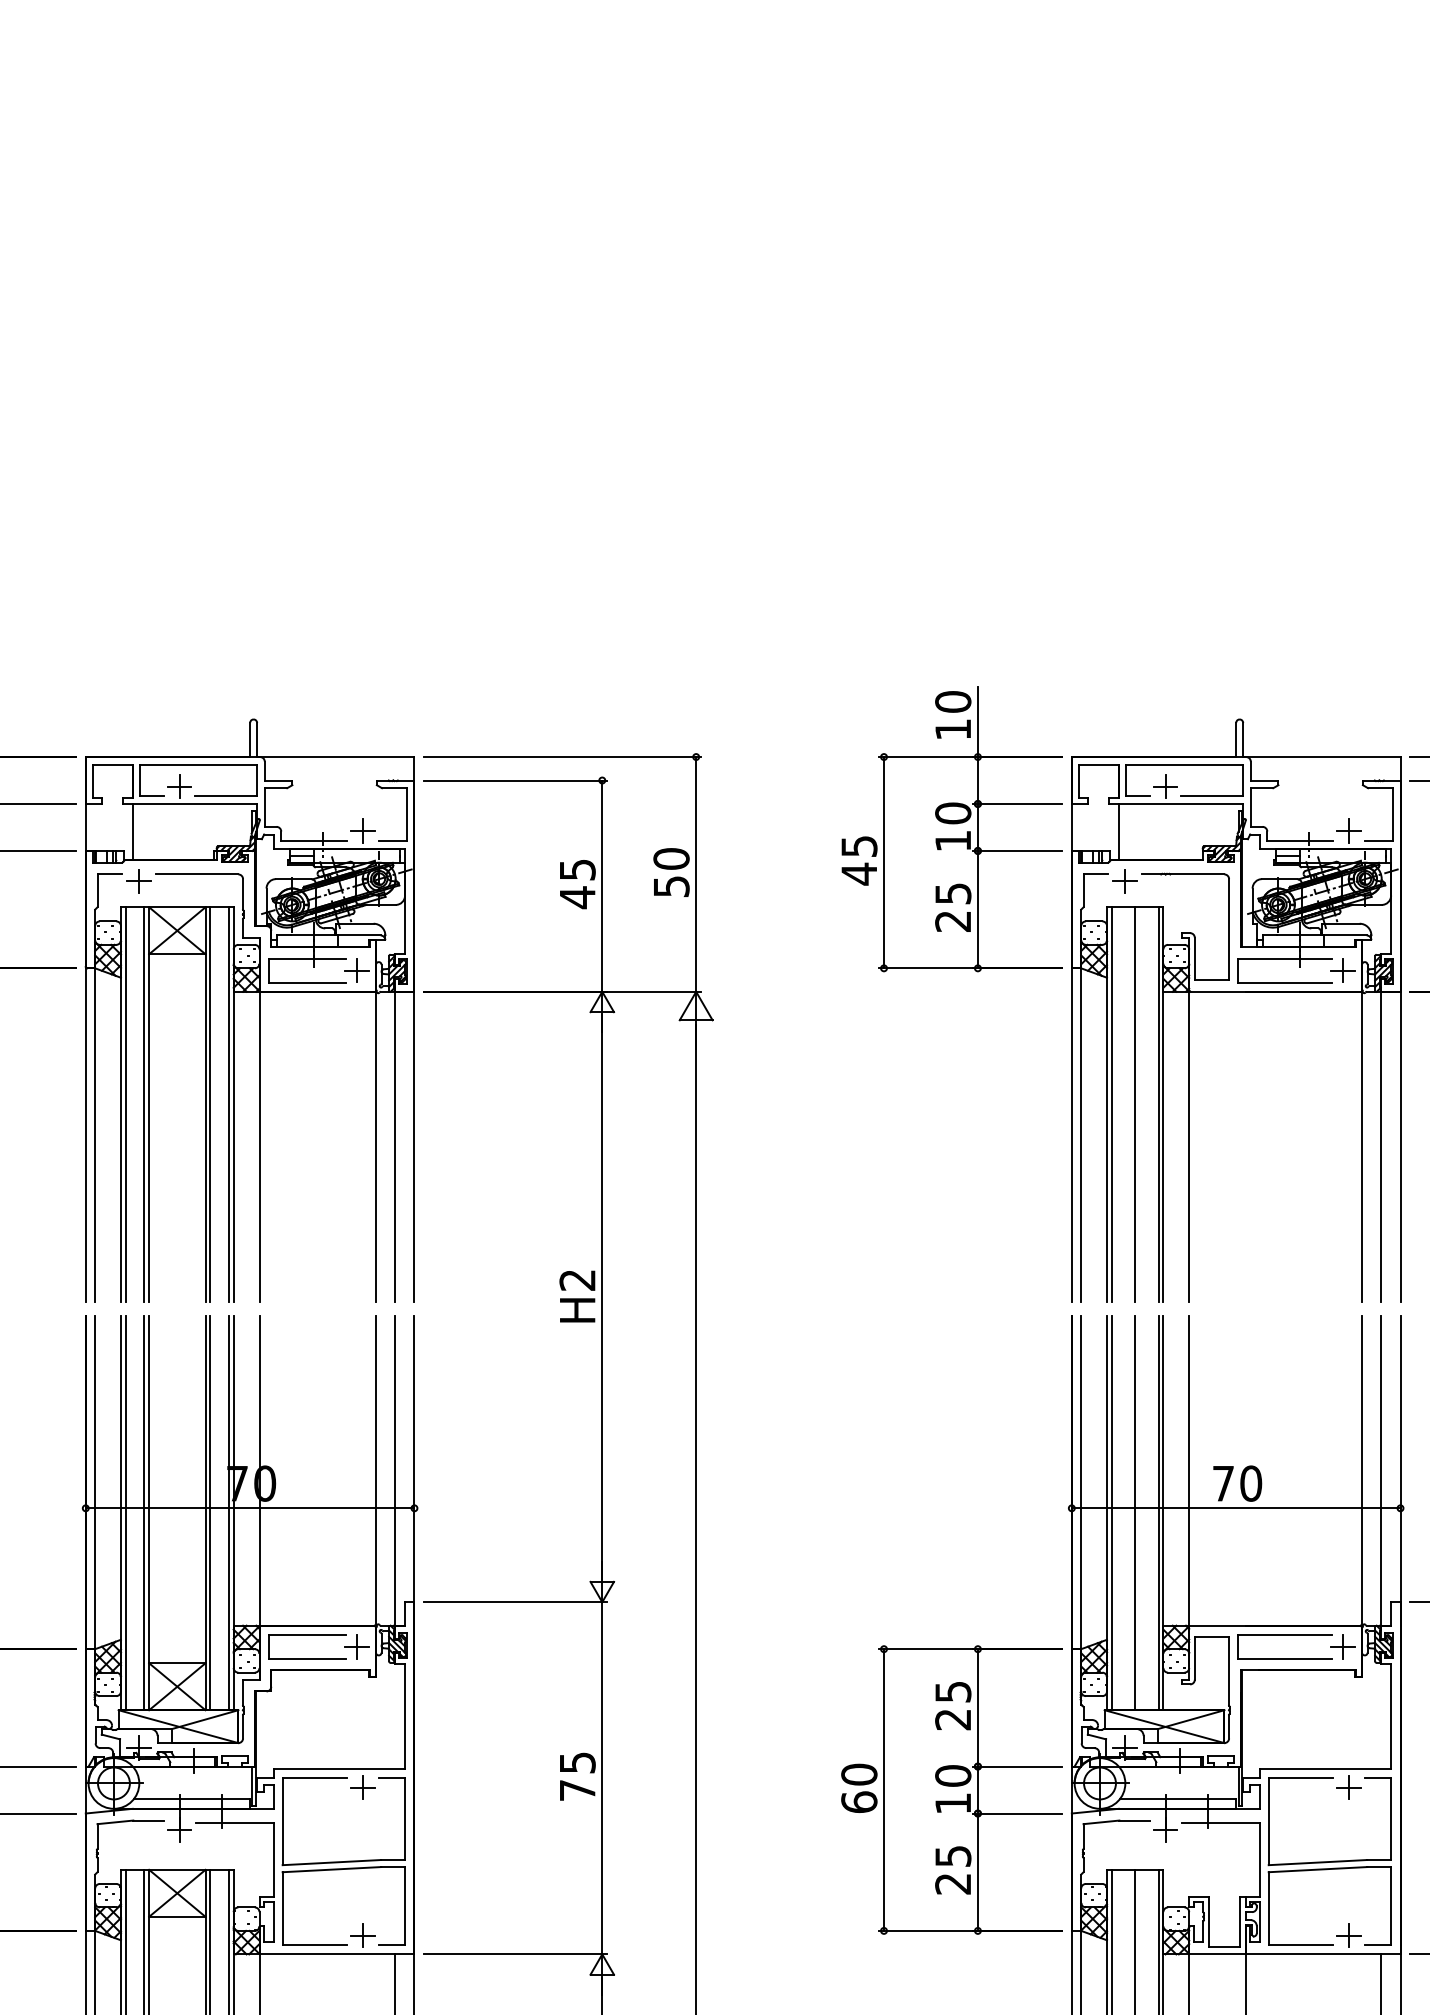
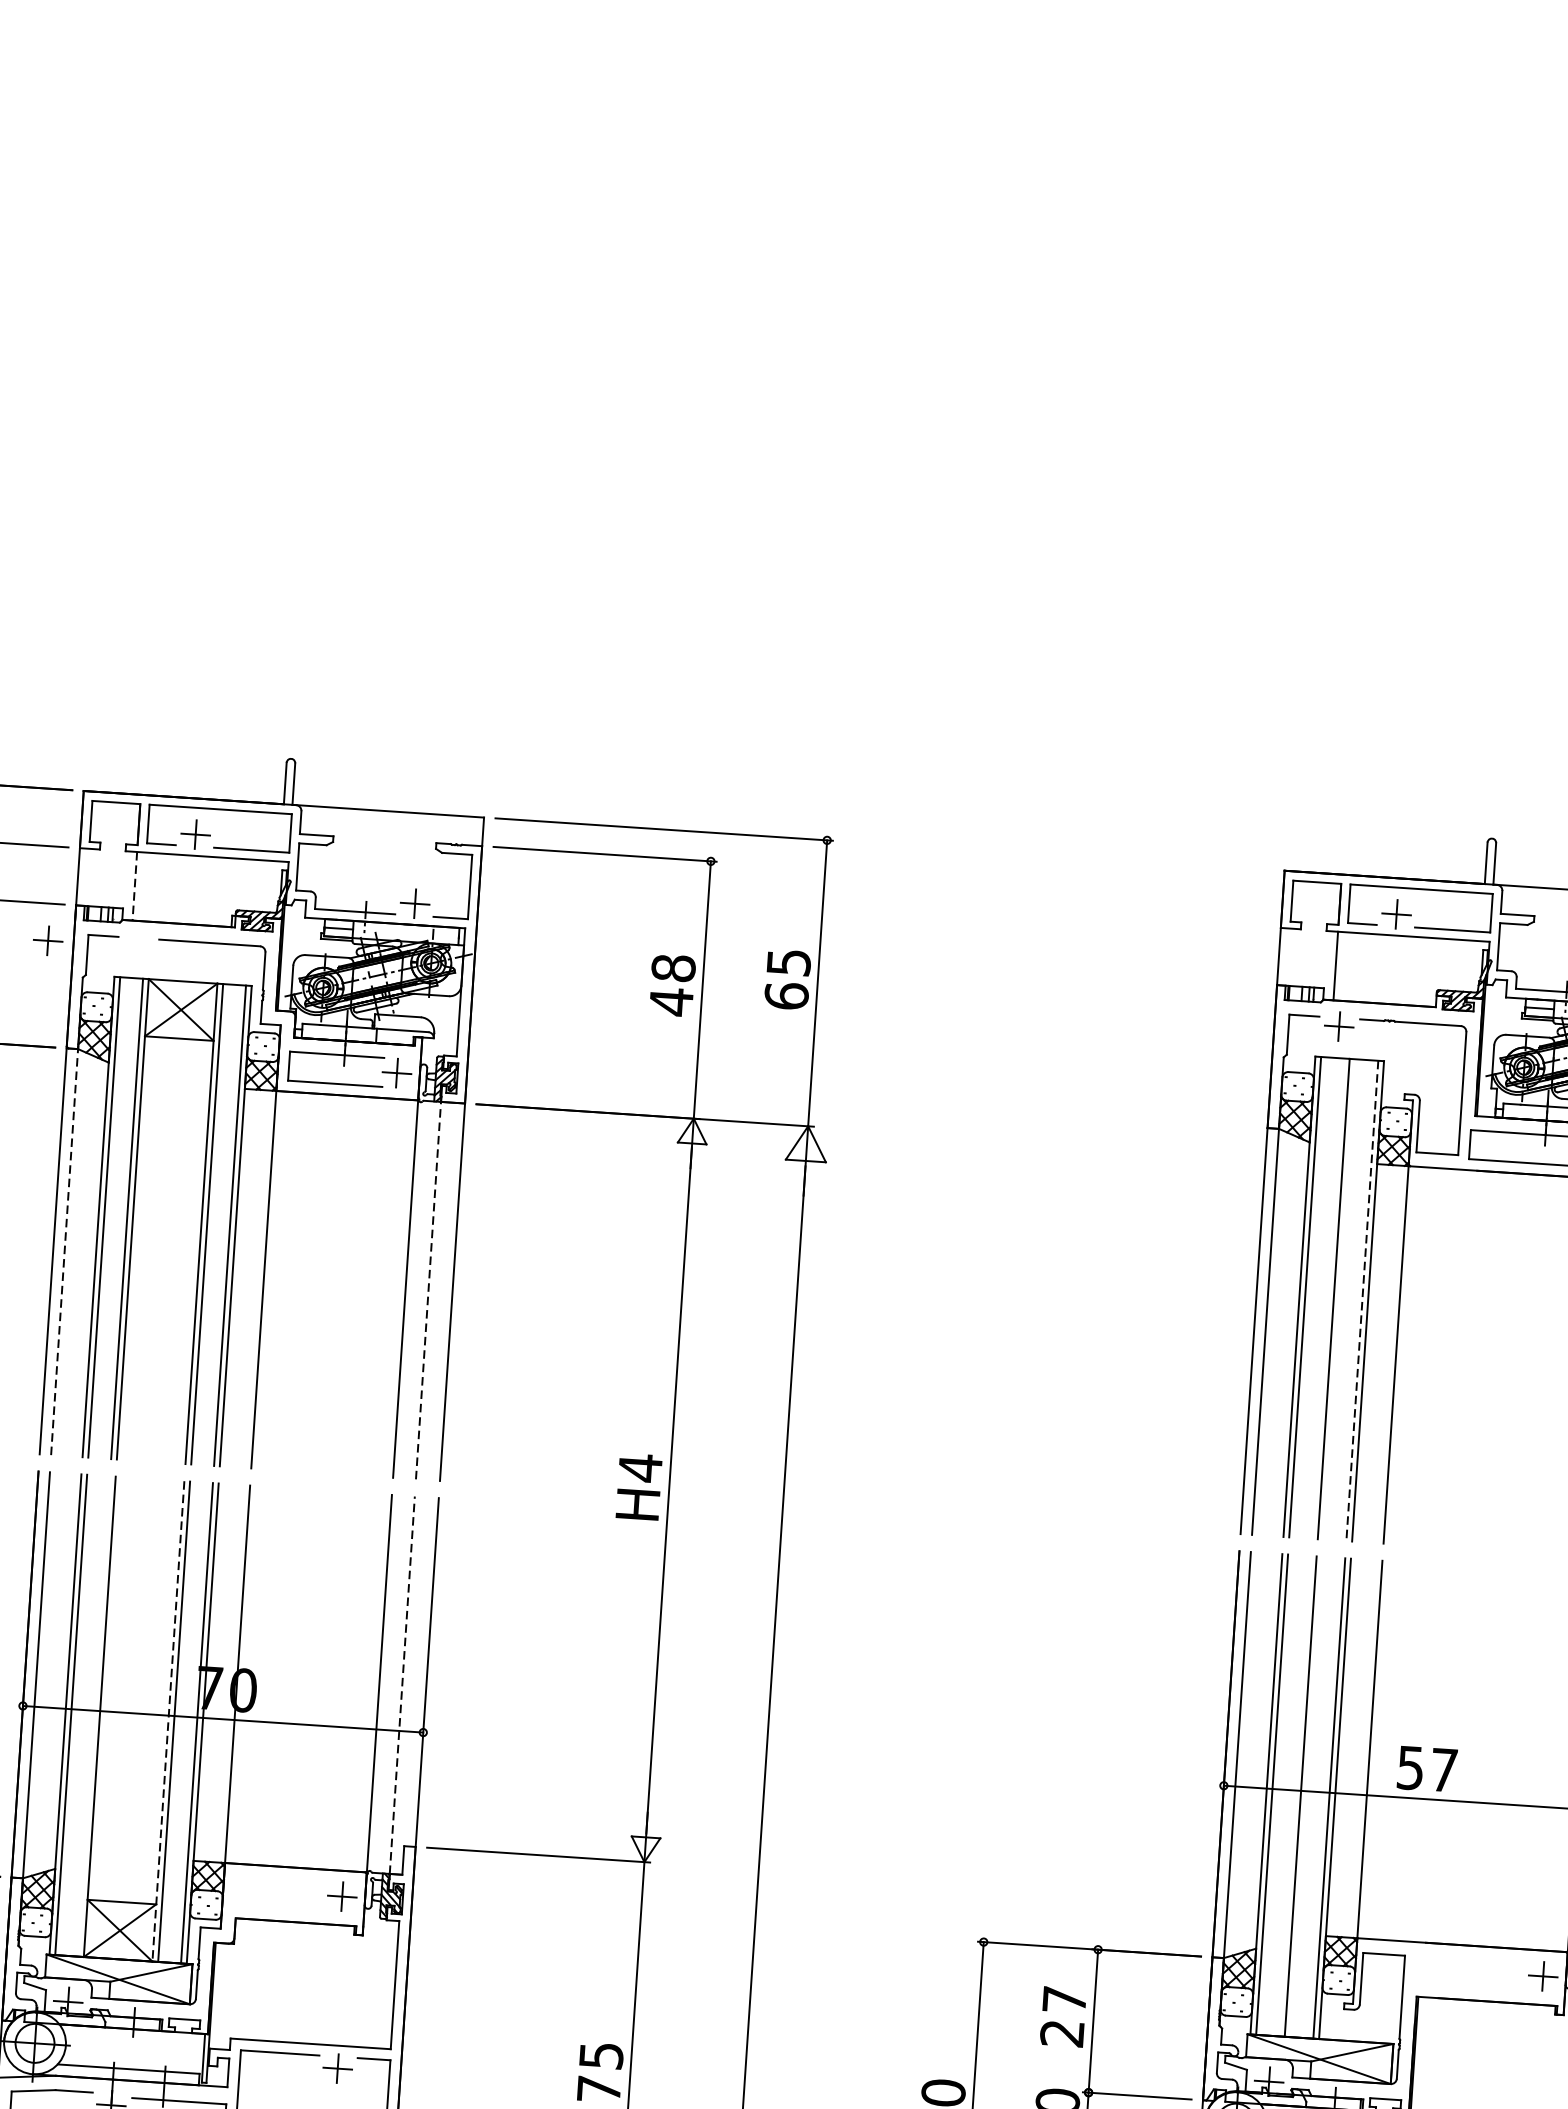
part: (951, 829) -> (1132, 949), removed
line: (132, 832) -> (134, 886), solid -> dashed
text: (577, 869) -> (673, 967), 45 -> 48
text: (671, 872) -> (787, 978), 50 -> 65
part: (138, 881) -> (47, 940), moved
line: (1158, 1105) -> (1362, 1302), solid -> dashed
line: (95, 1133) -> (65, 1250), solid -> dashed
line: (394, 1146) -> (428, 1290), solid -> dashed
text: (577, 1279) -> (640, 1467), H2 -> H4
line: (394, 1470) -> (402, 1684), solid -> dashed
text: (1237, 1483) -> (1427, 1768), 70 -> 57
line: (144, 1512) -> (94, 1715), removed
line: (205, 1513) -> (168, 1721), solid -> dashed
part: (307, 1635) -> (282, 1878), removed
part: (1284, 1635) -> (1472, 1957), removed
text: (953, 1691) -> (1064, 1999), 25 -> 27

